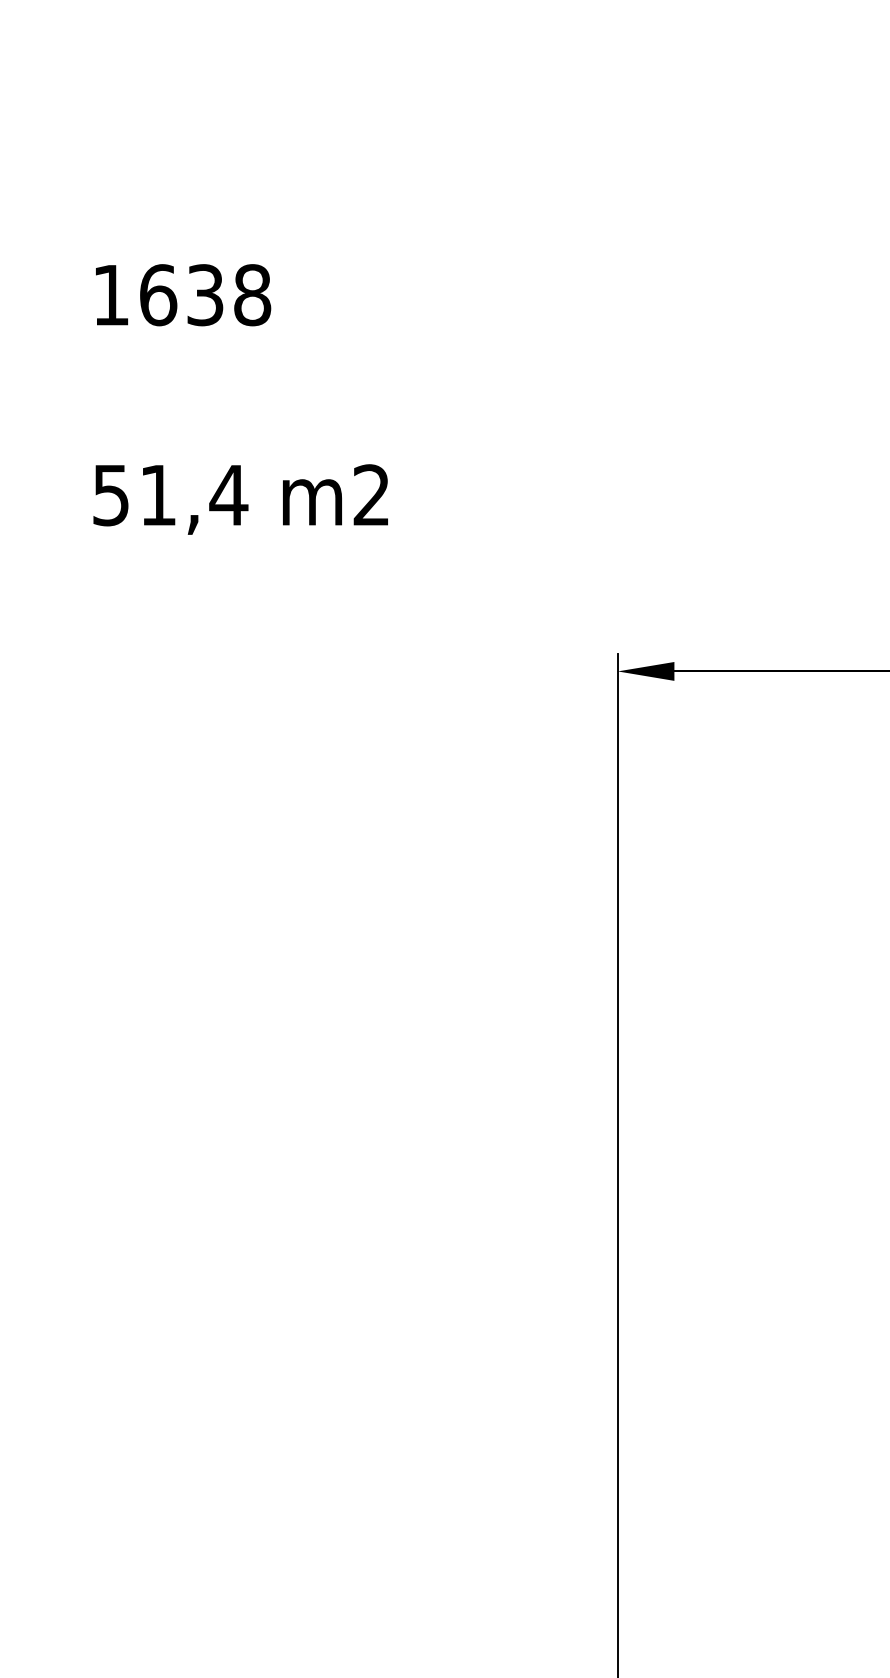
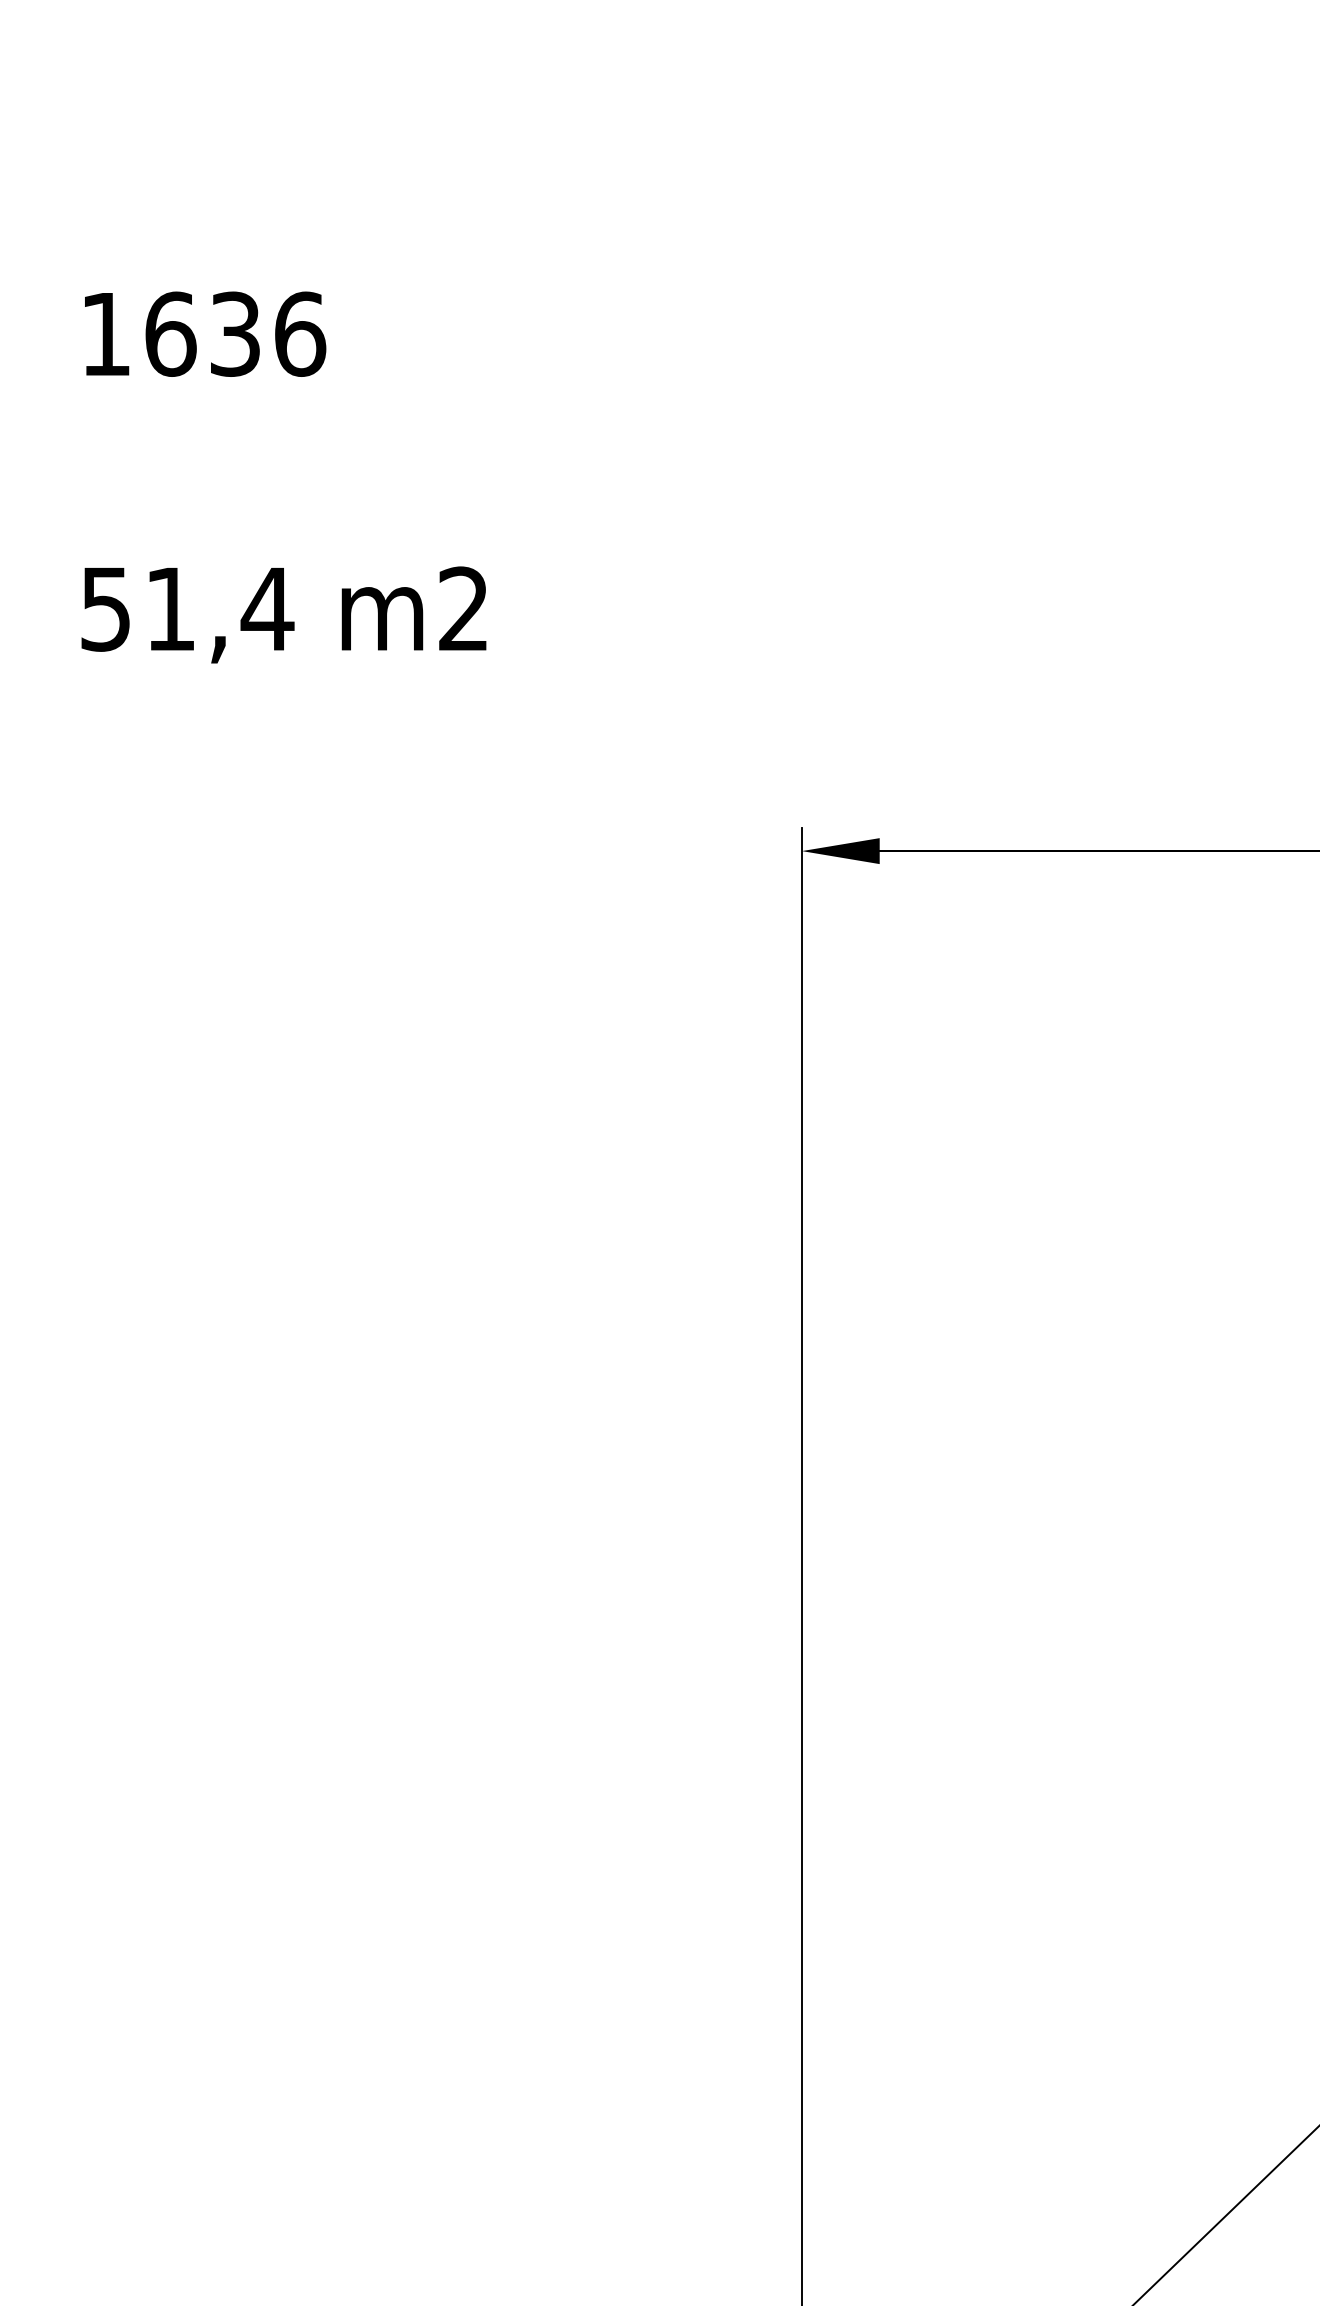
text: (252, 294) -> (300, 333), 1638 -> 1636

